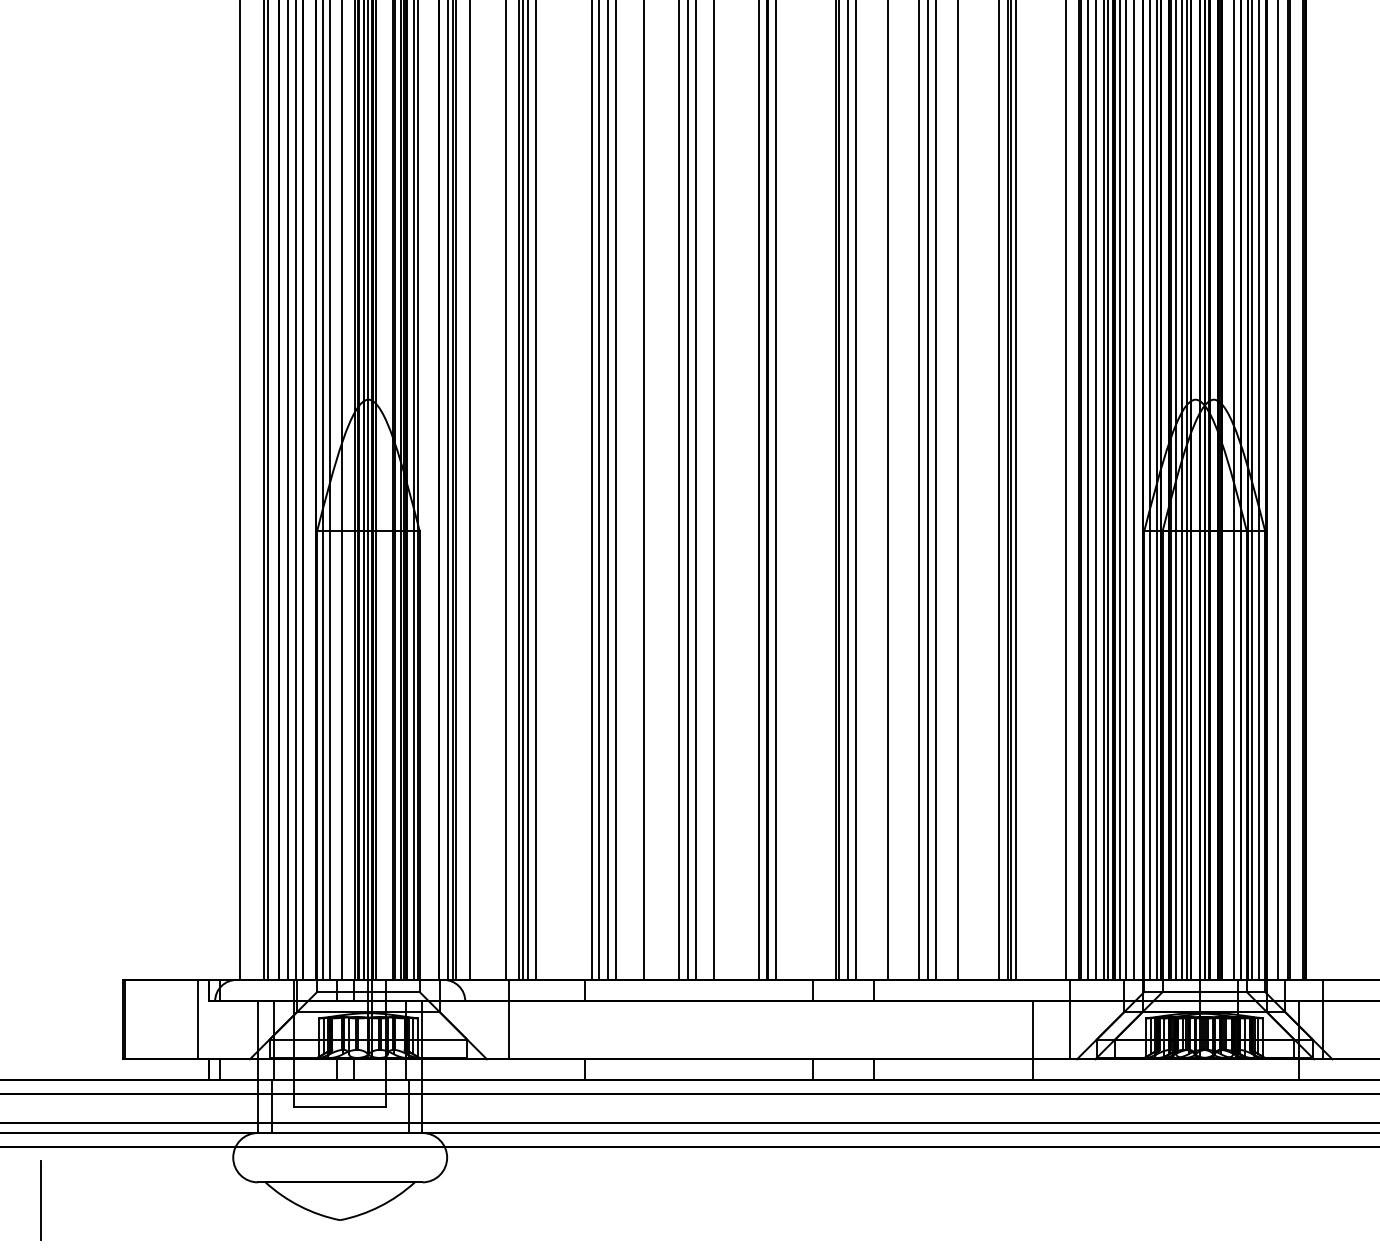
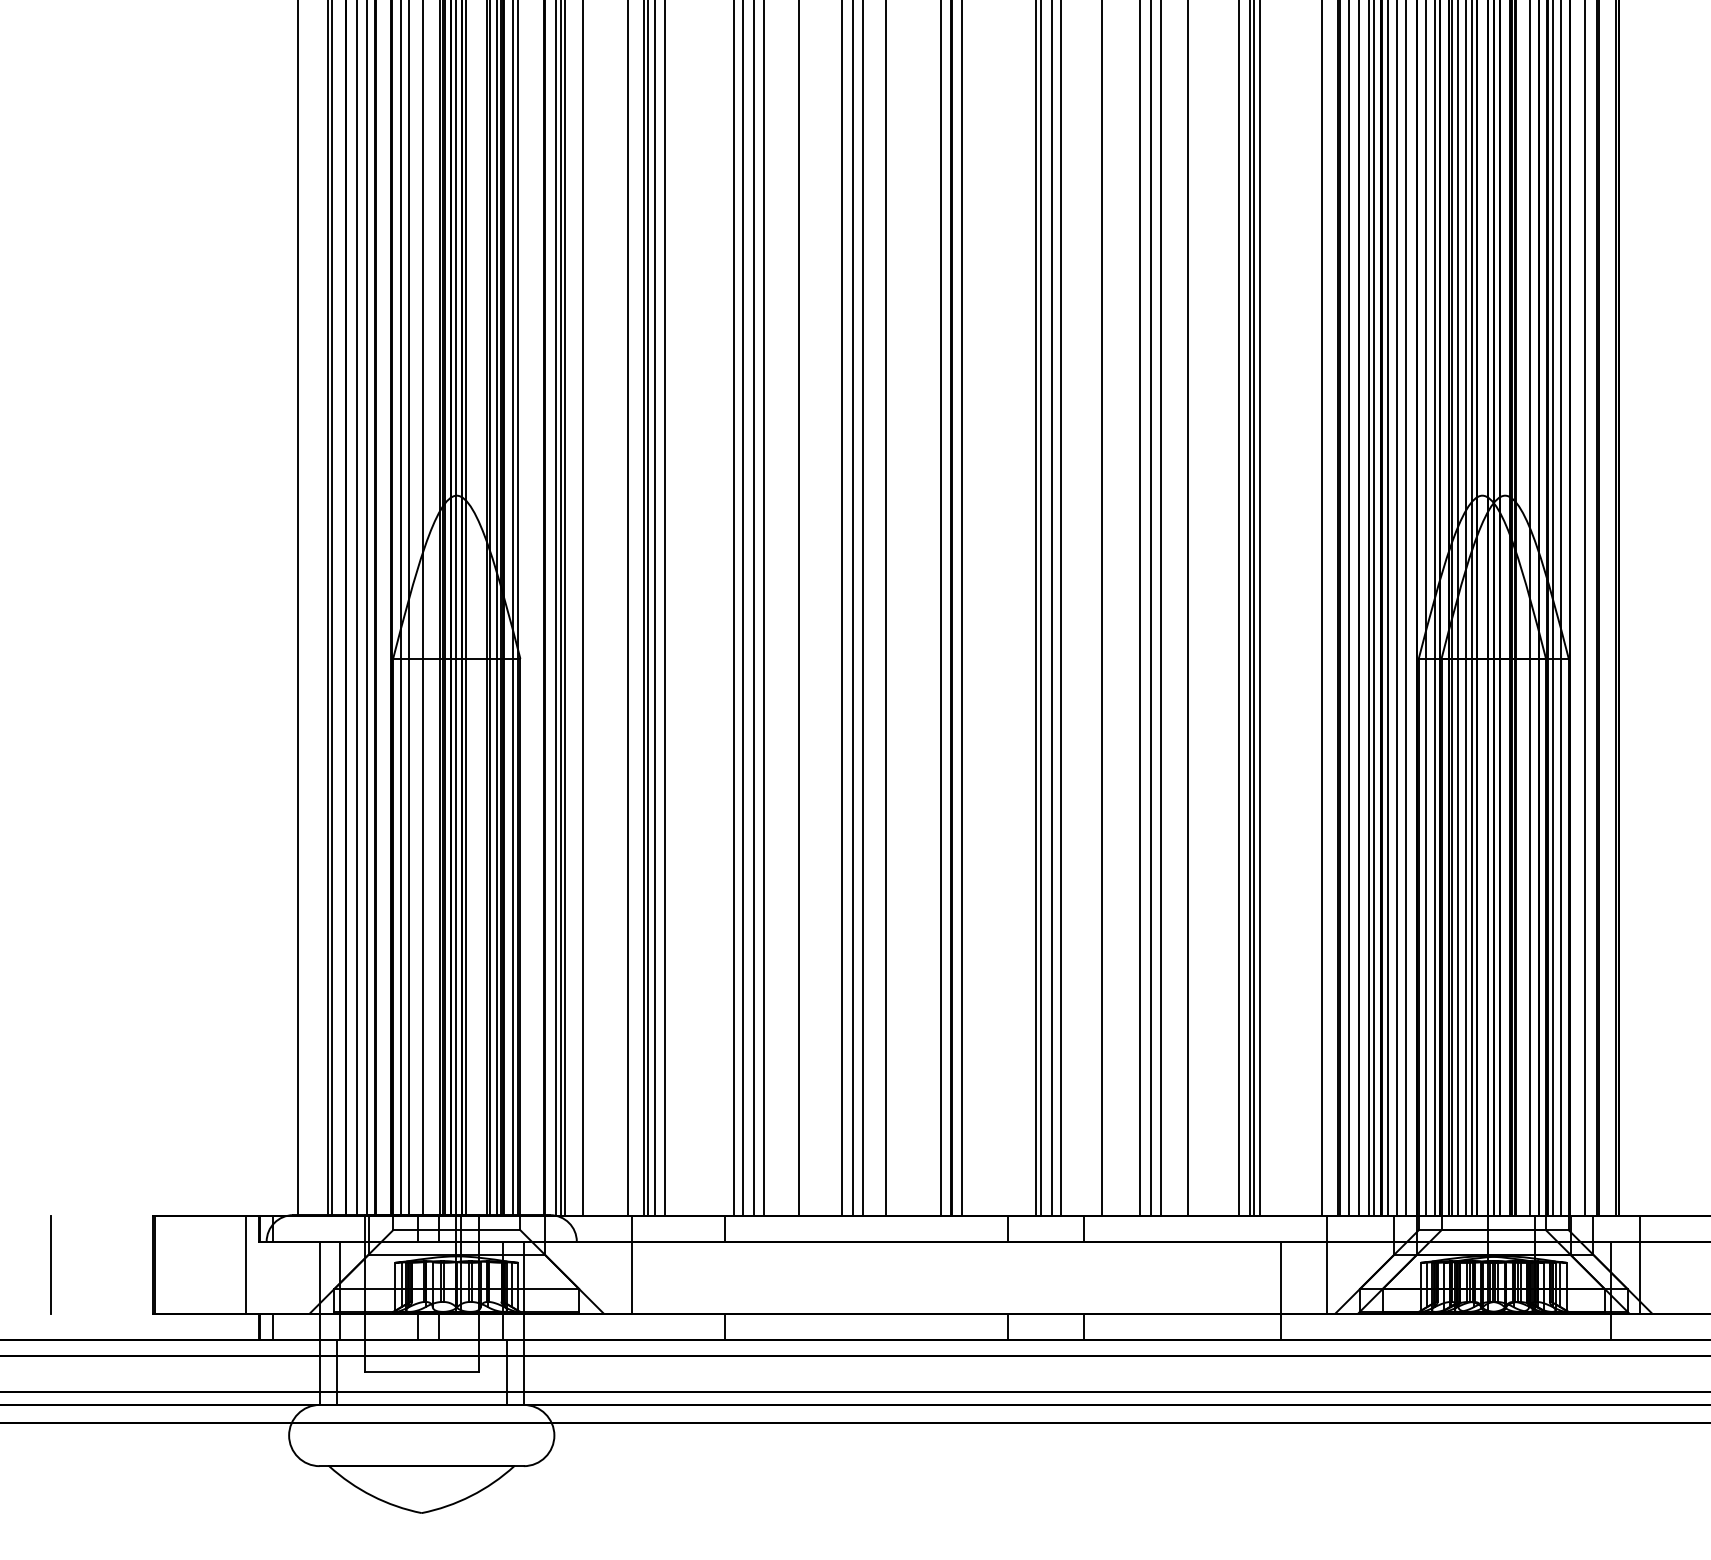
line: (40, 1200) -> (50, 1264), moved

